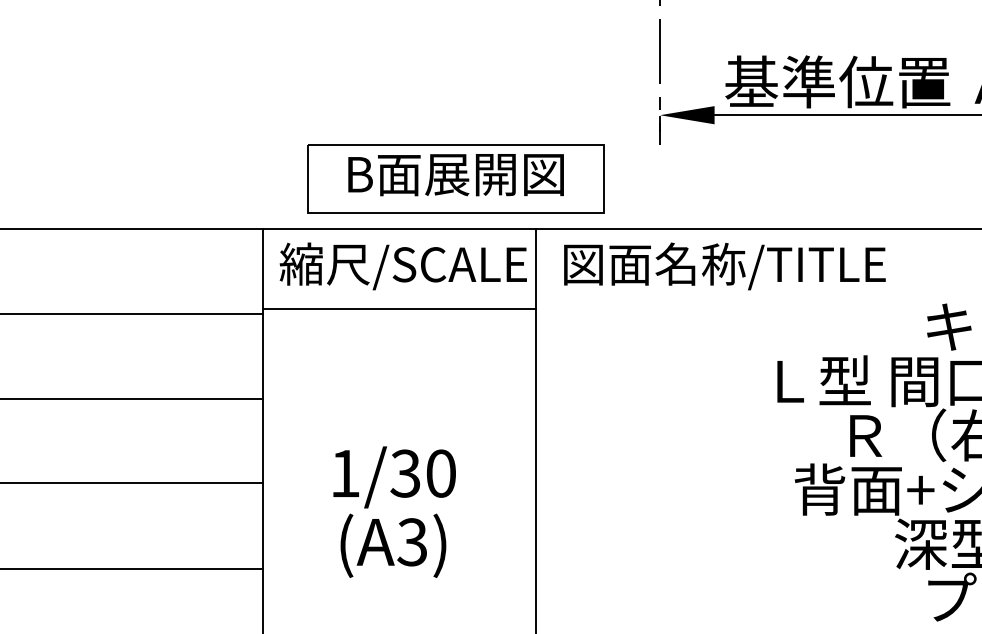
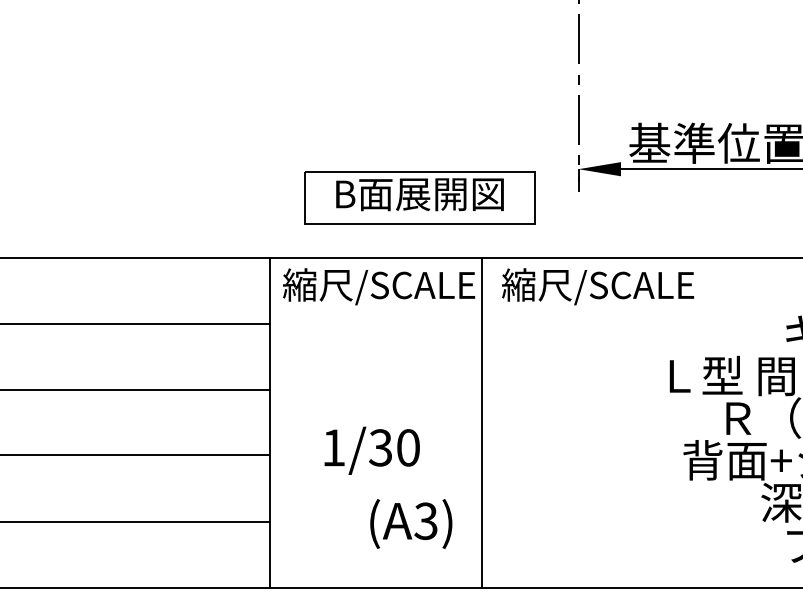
part: (455, 178) -> (419, 197), moved
text: (724, 266) -> (628, 286), 図面名称/TITLE -> 縮尺/SCALE
line: (398, 309) -> (375, 320), removed
text: (393, 545) -> (411, 523), moved

